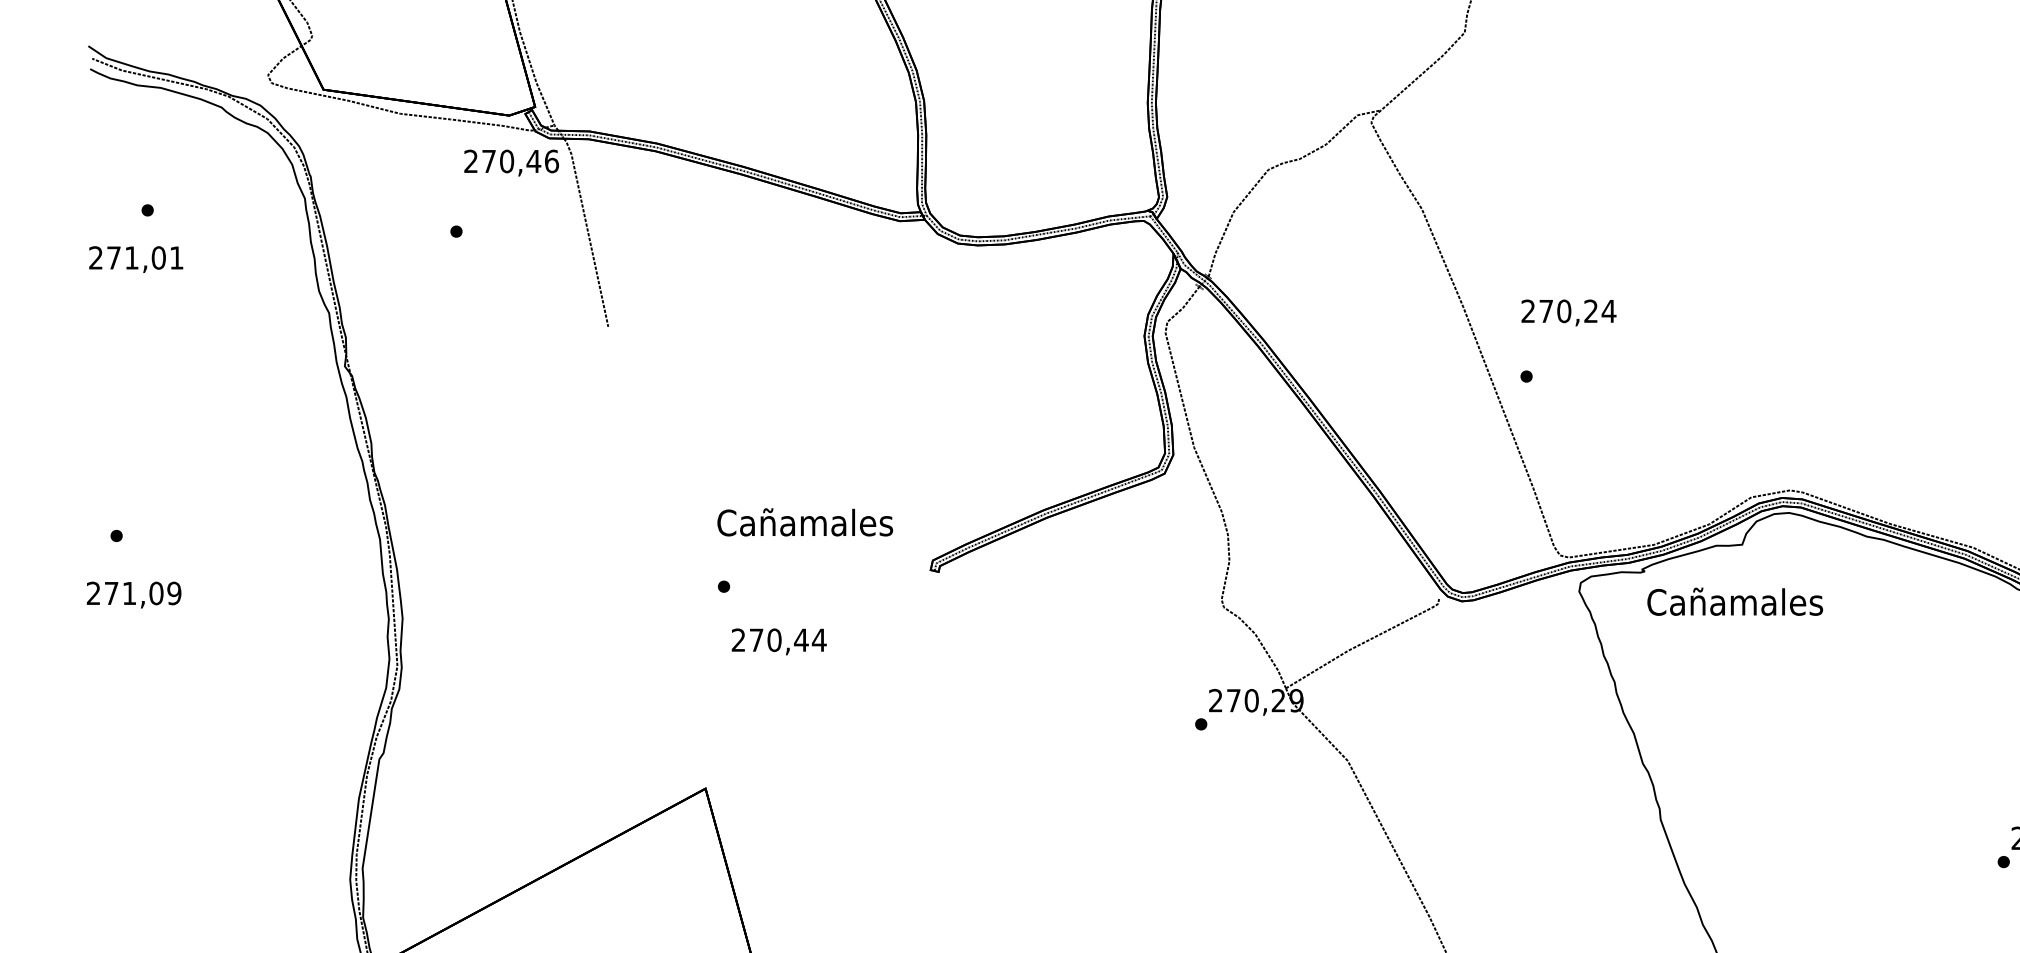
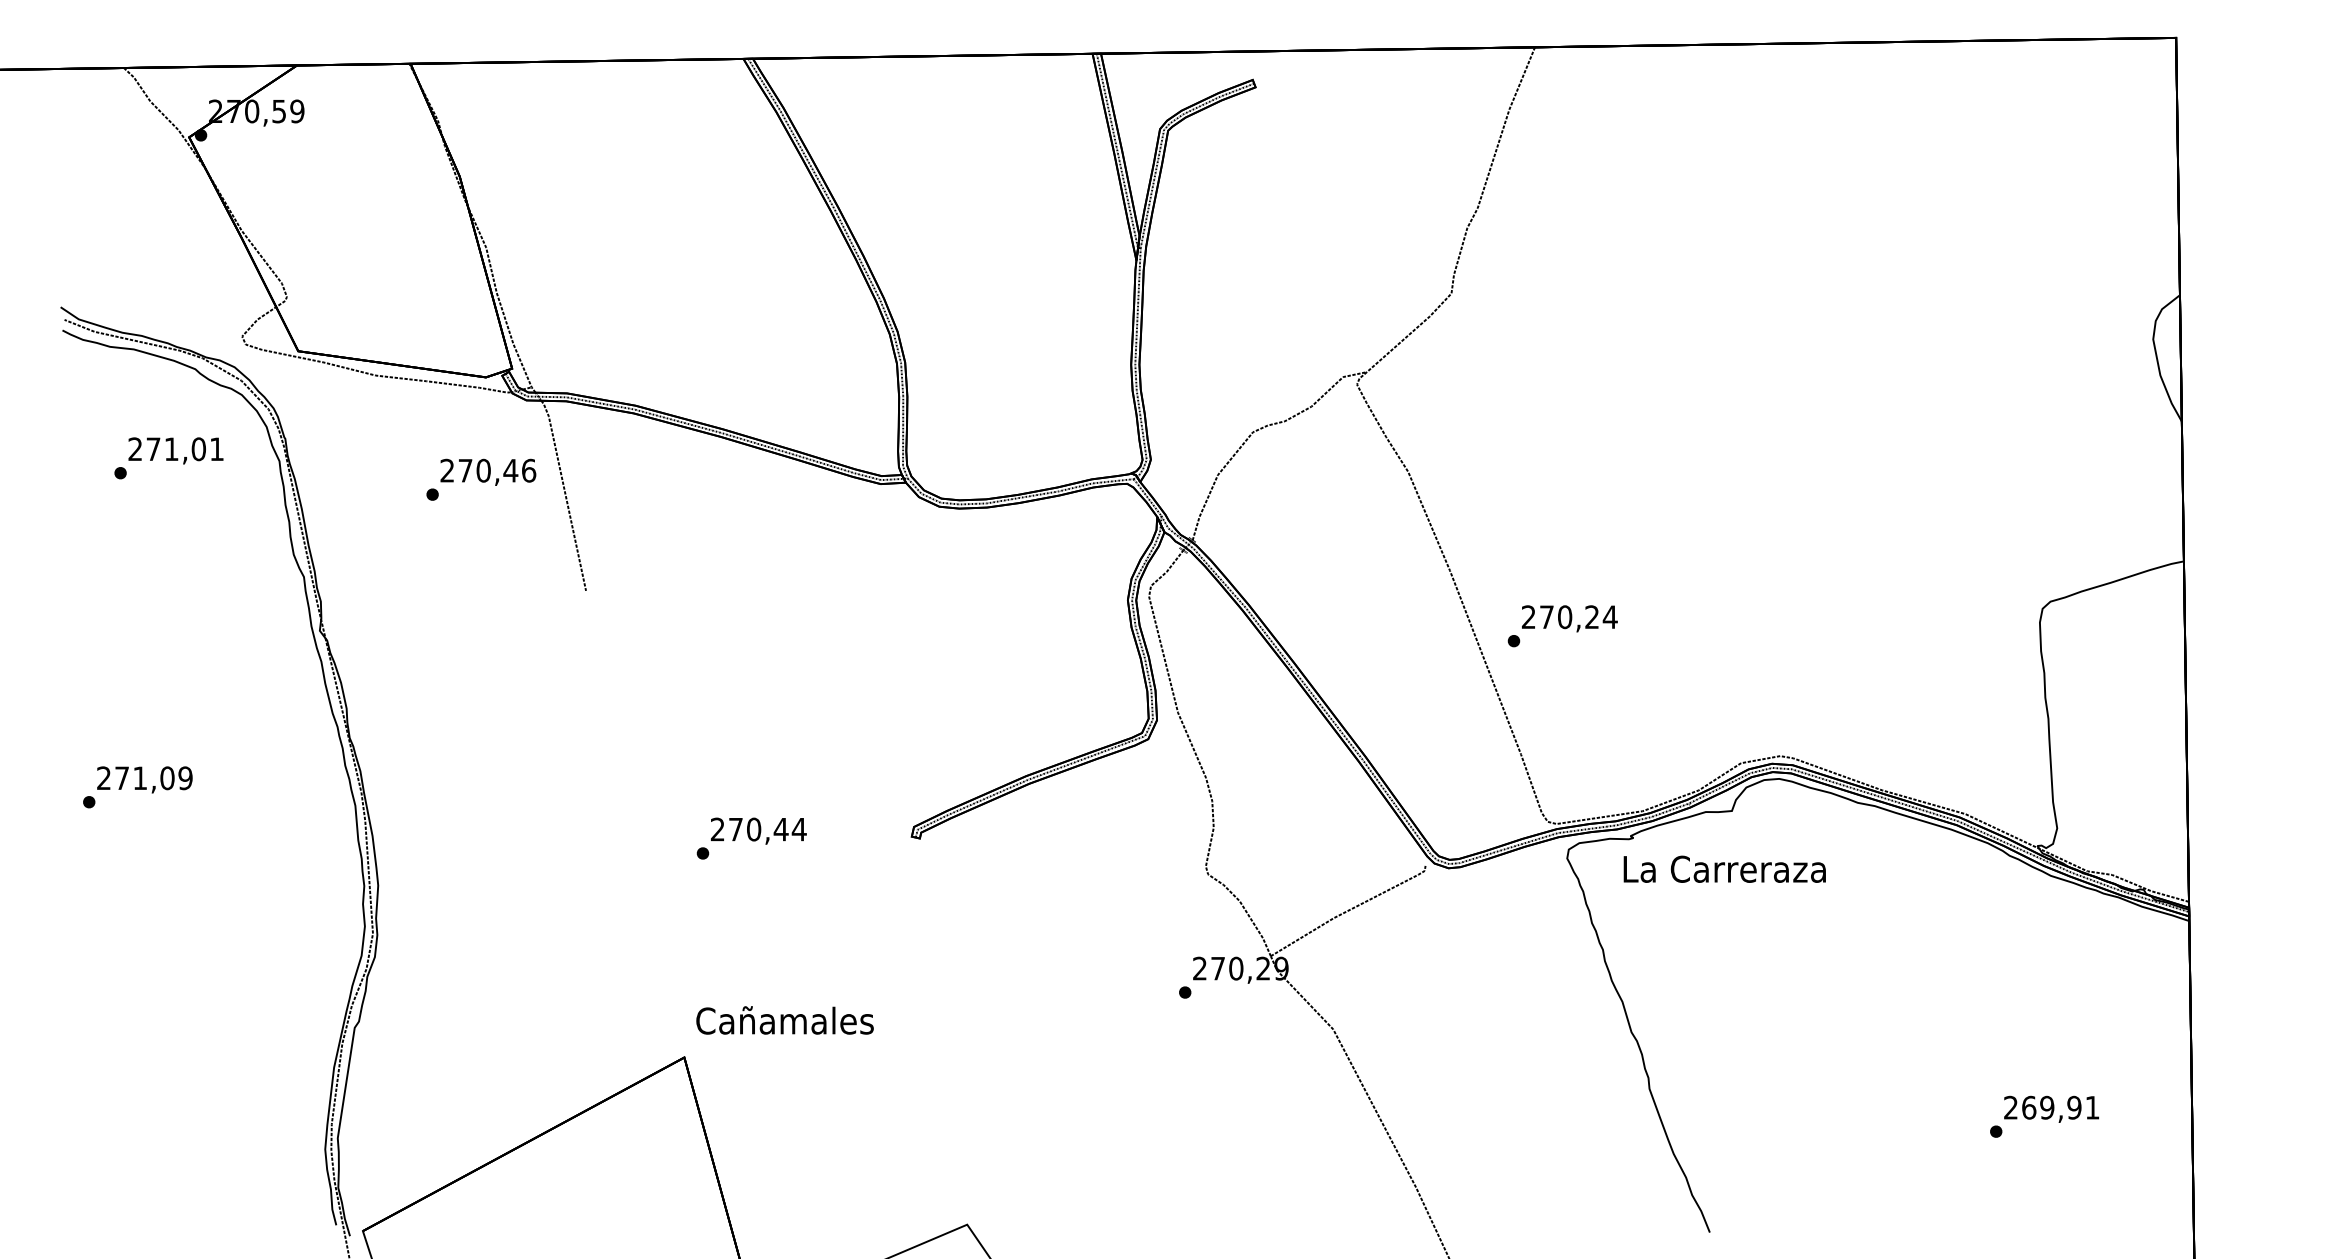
text: (511, 162) -> (488, 471), moved
text: (135, 259) -> (175, 450), moved
text: (1568, 312) -> (1569, 618), moved
text: (804, 522) -> (784, 1020), moved
text: (133, 594) -> (144, 779), moved
text: (1734, 601) -> (1724, 868), Cañamales -> La Carreraza
text: (778, 641) -> (758, 830), moved

